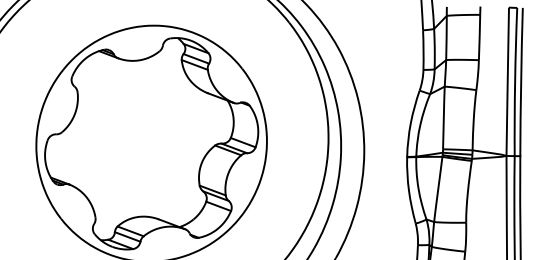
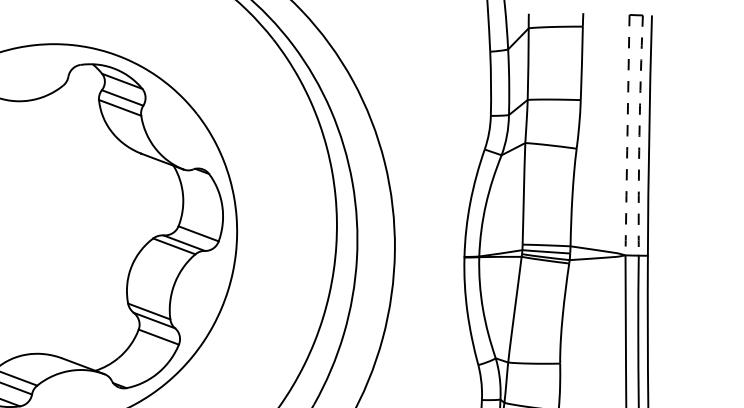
arc: (507, 81) -> (627, 134), solid -> dashed
arc: (515, 82) -> (640, 136), solid -> dashed

